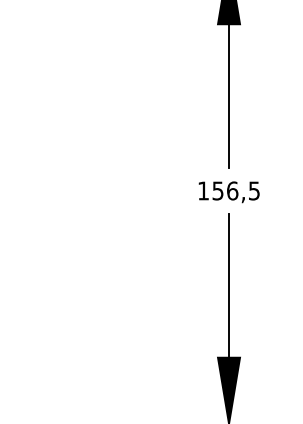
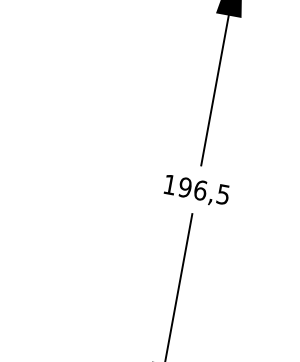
text: (217, 190) -> (184, 187), 156,5 -> 196,5

